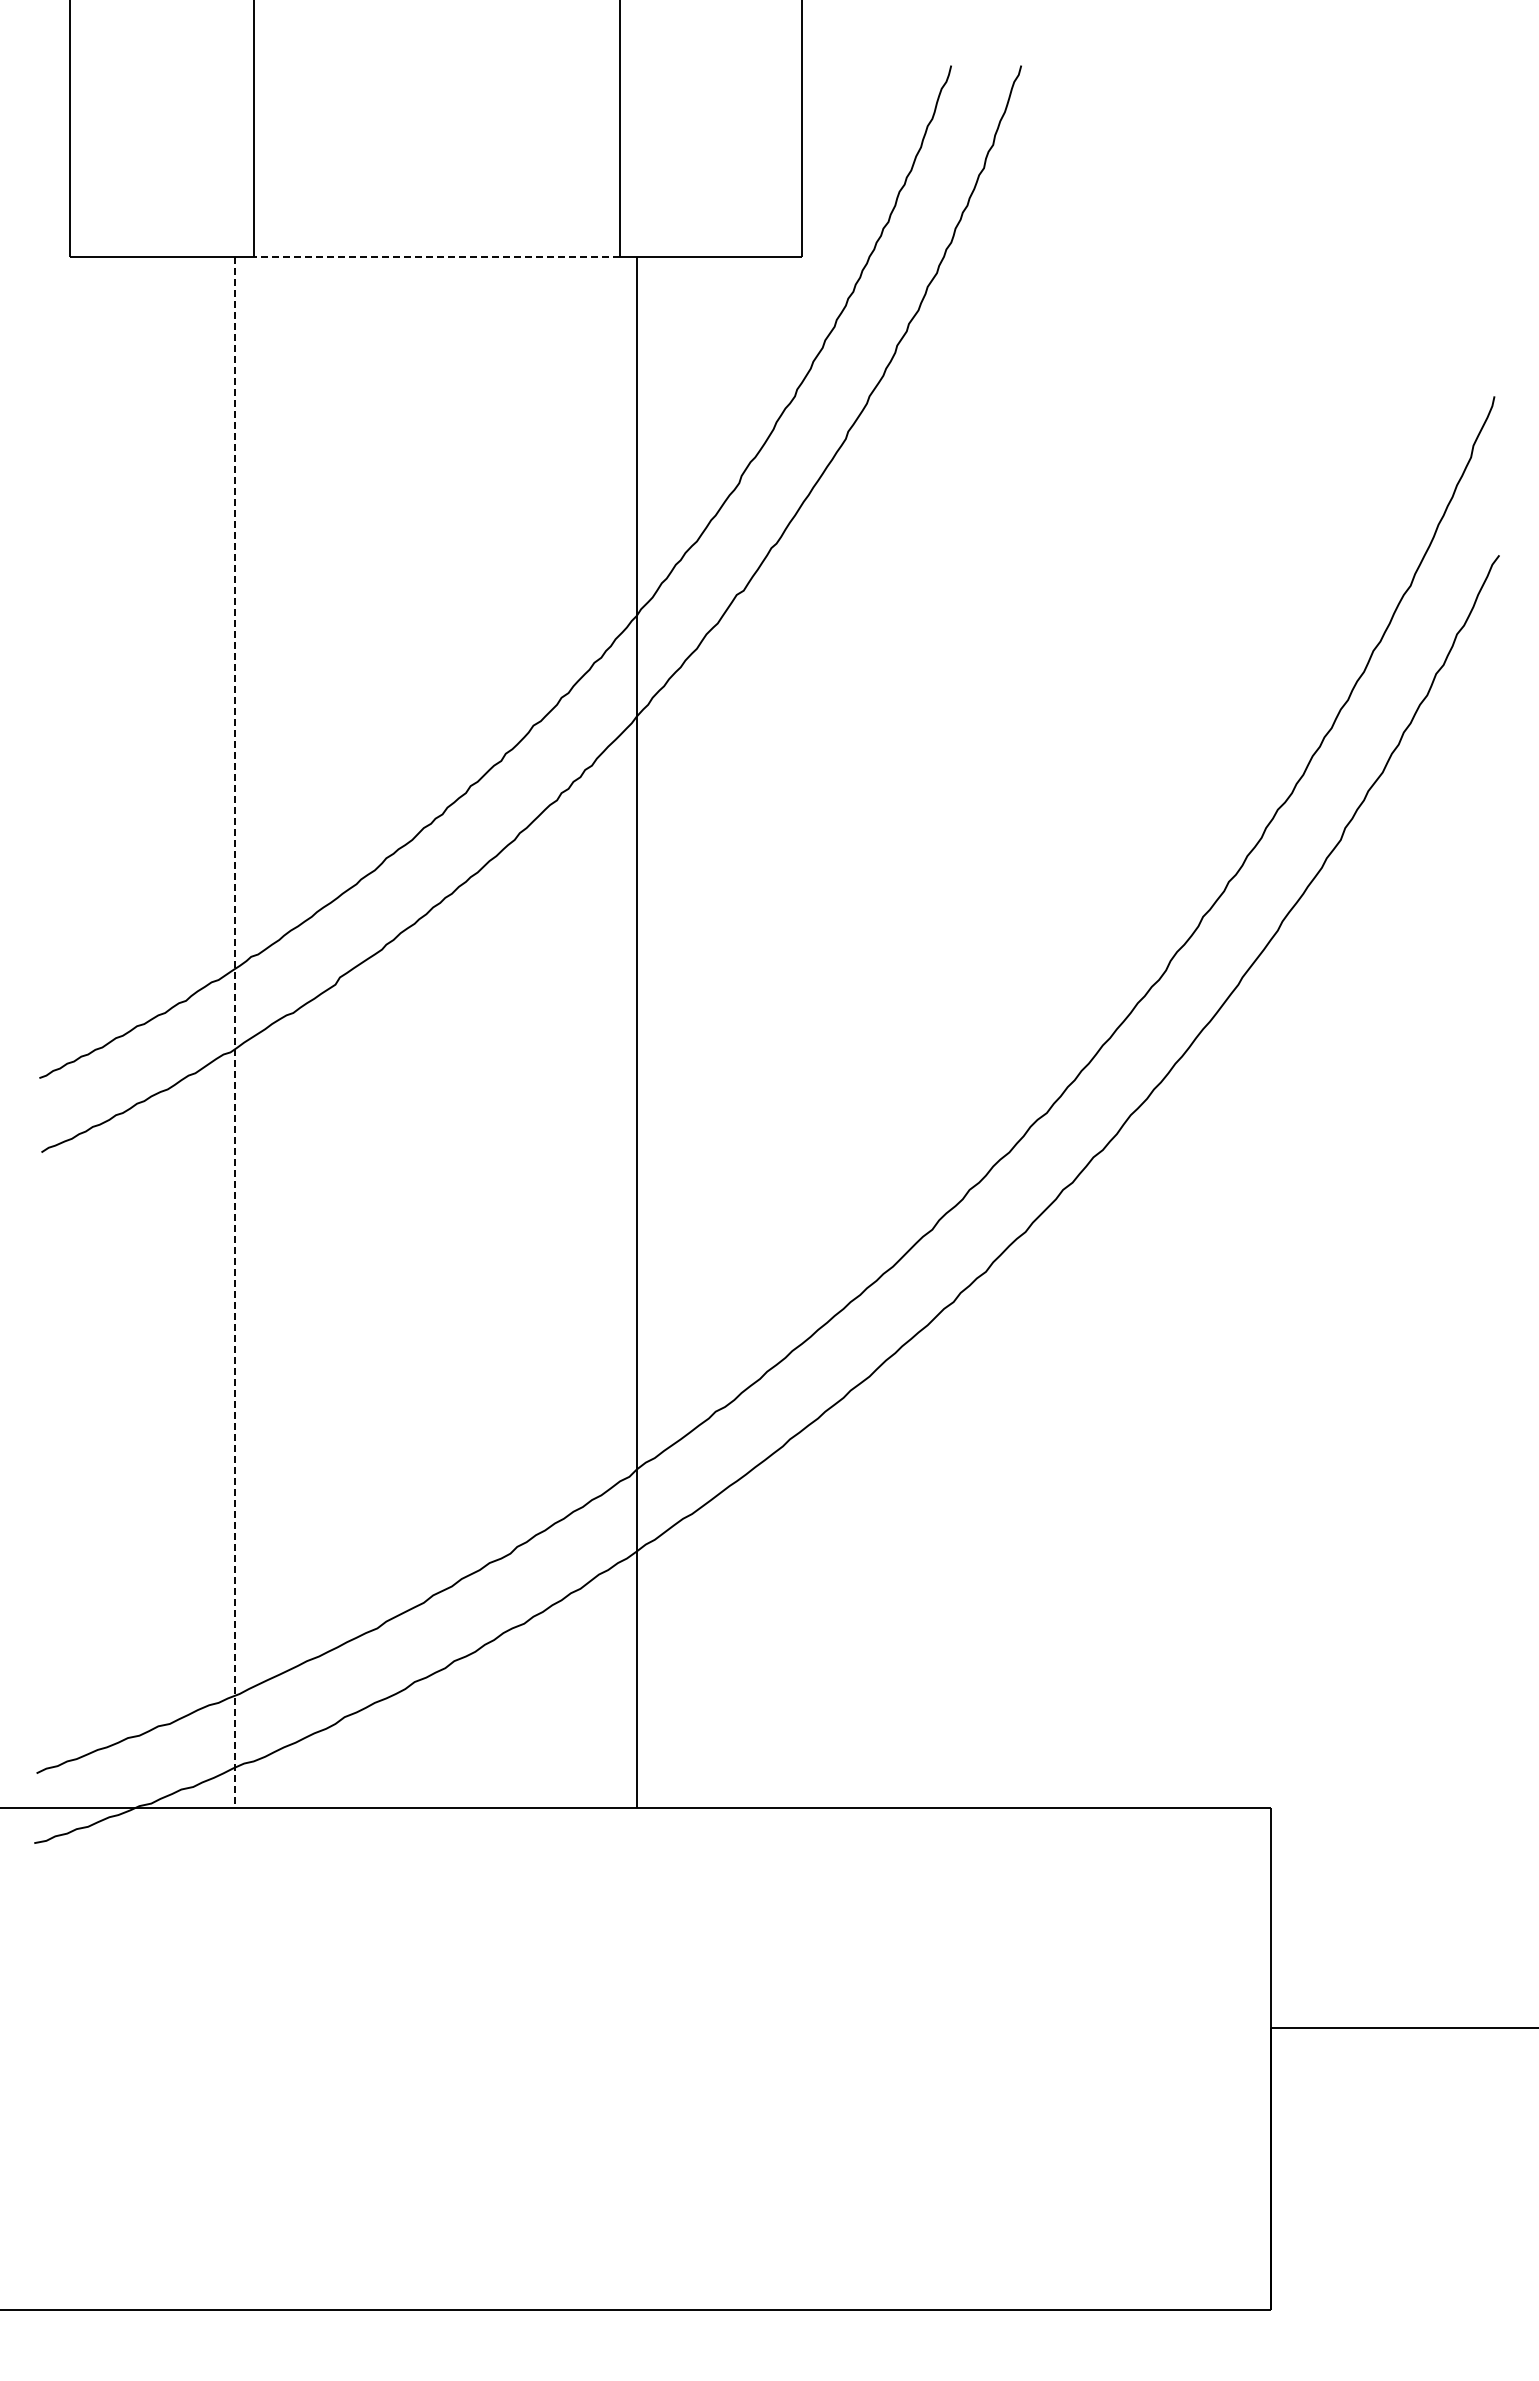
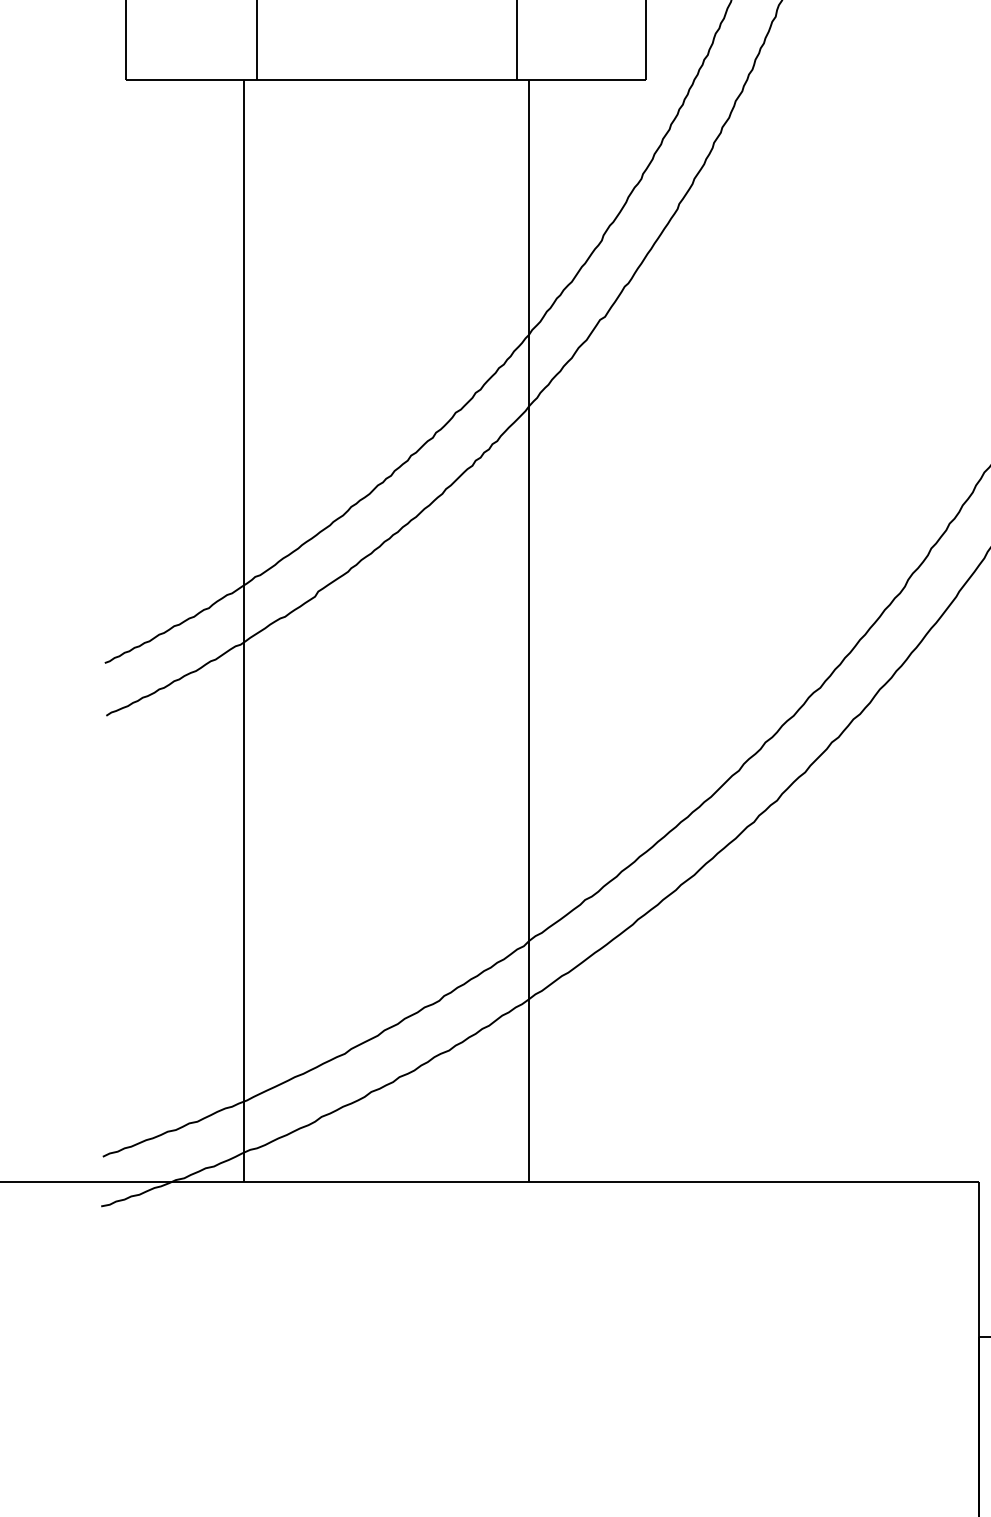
line: (436, 256) -> (386, 79), dashed -> solid
line: (235, 1032) -> (244, 630), dashed -> solid

